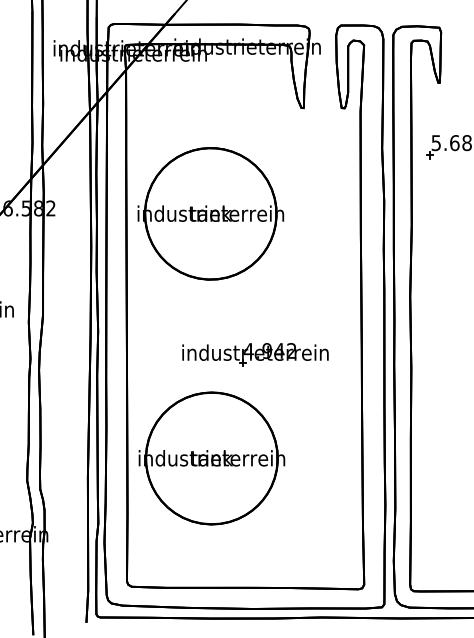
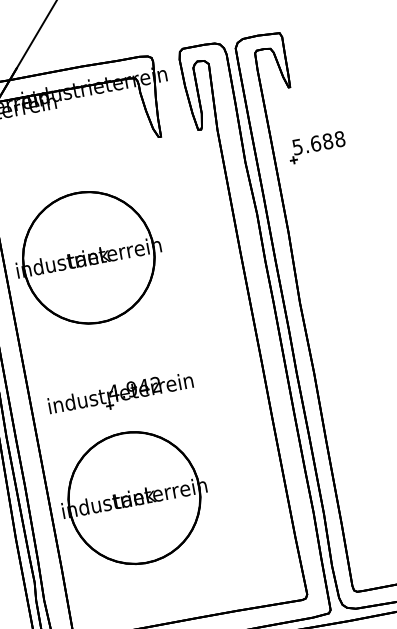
part: (255, 354) -> (121, 394), moved

